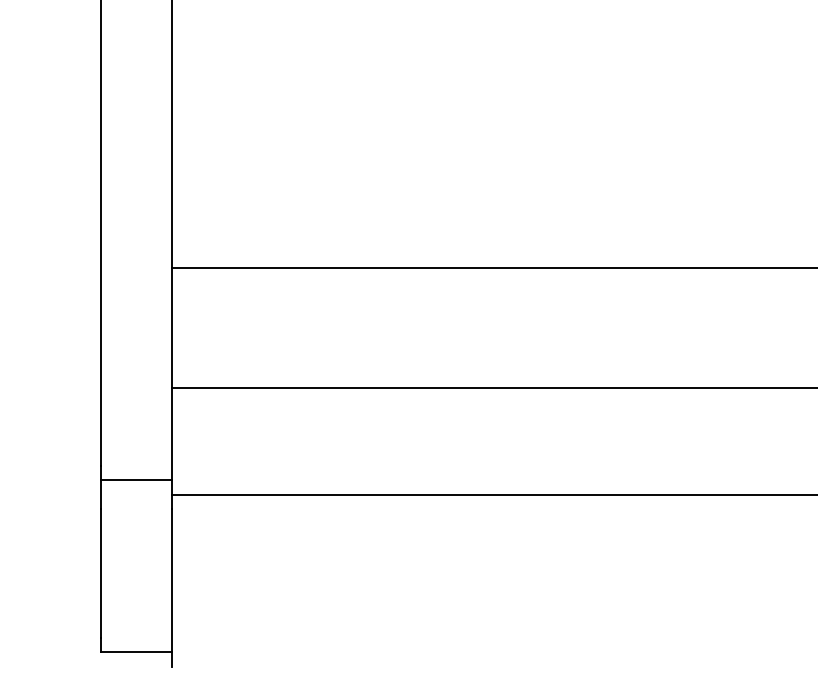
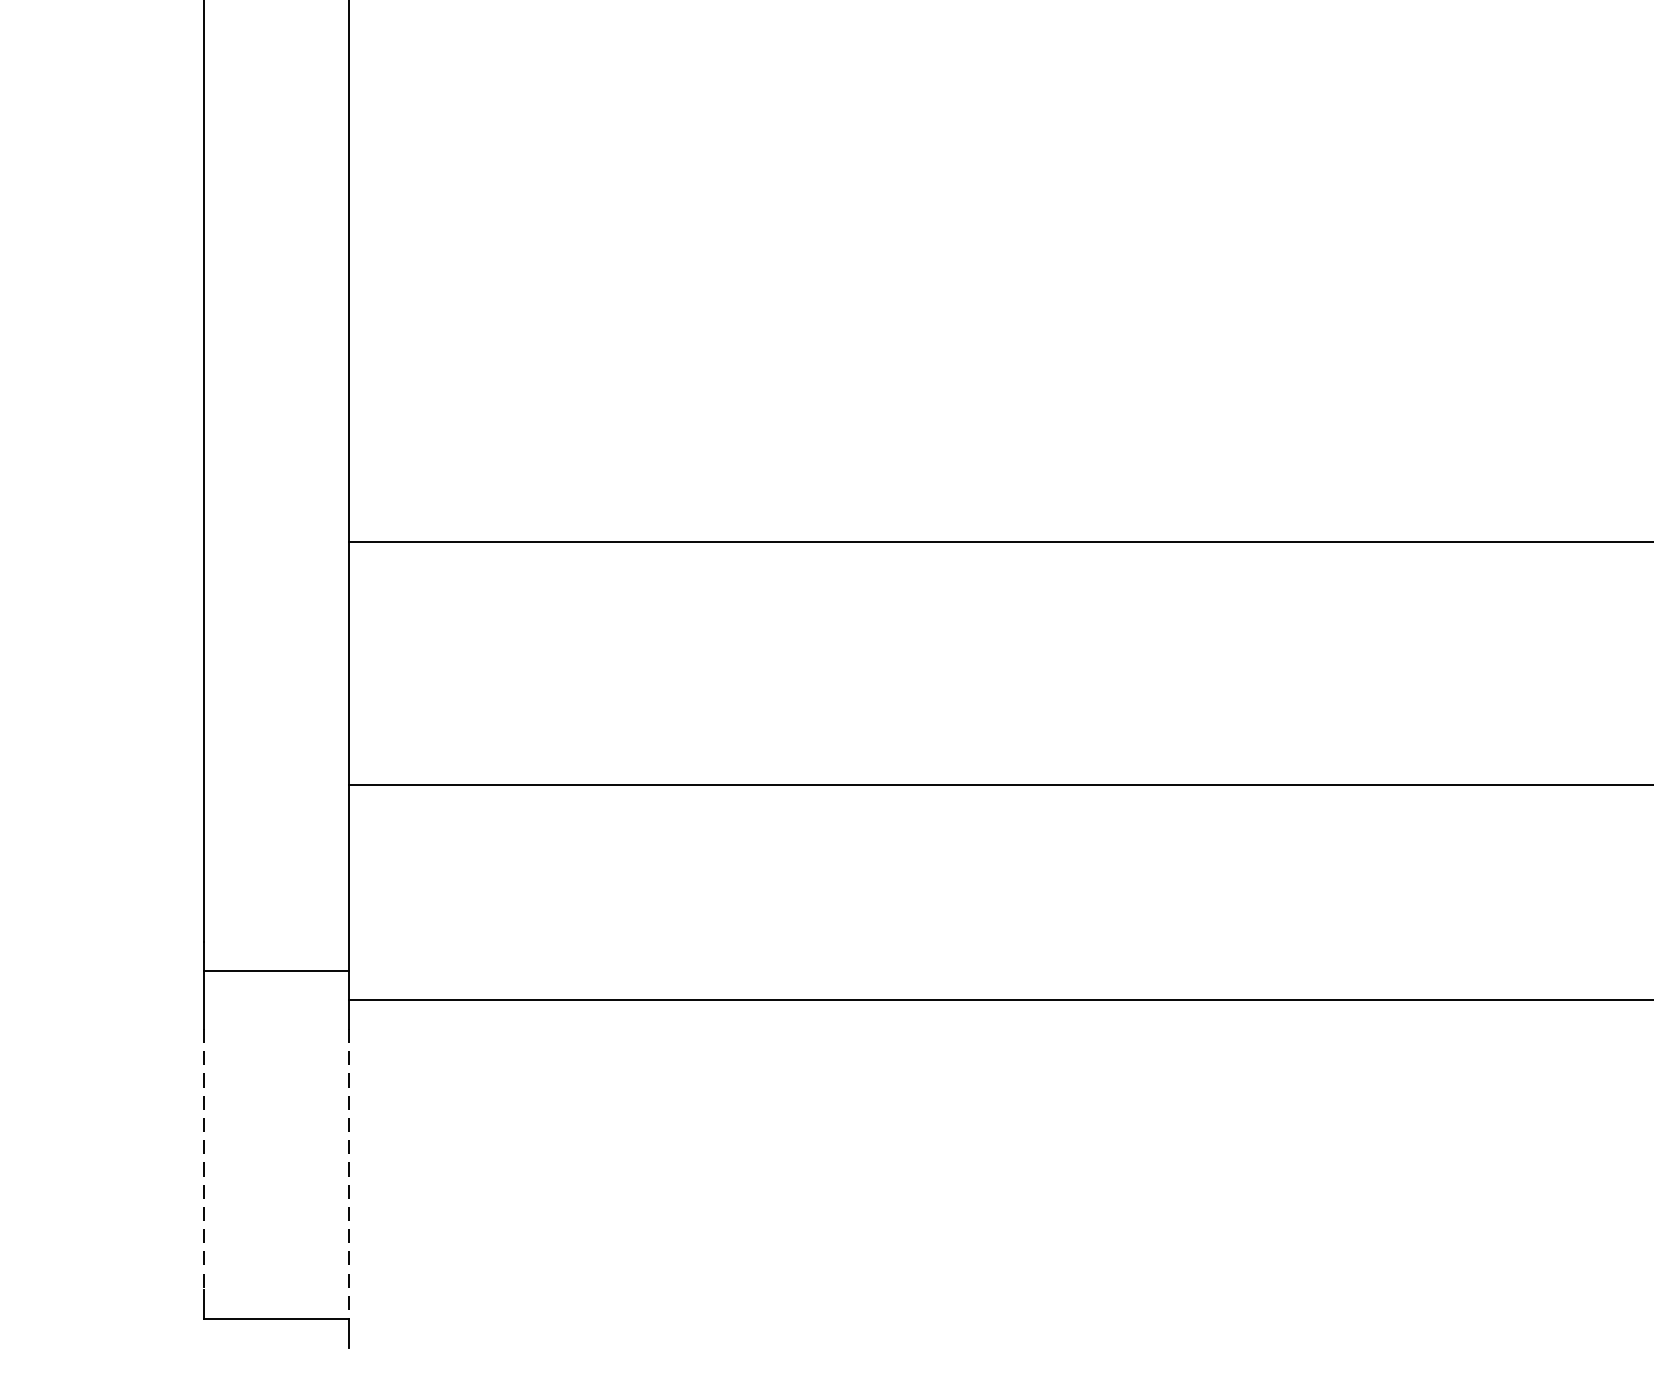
line: (100, 573) -> (203, 1159), solid -> dashed
line: (172, 580) -> (348, 1173), solid -> dashed

